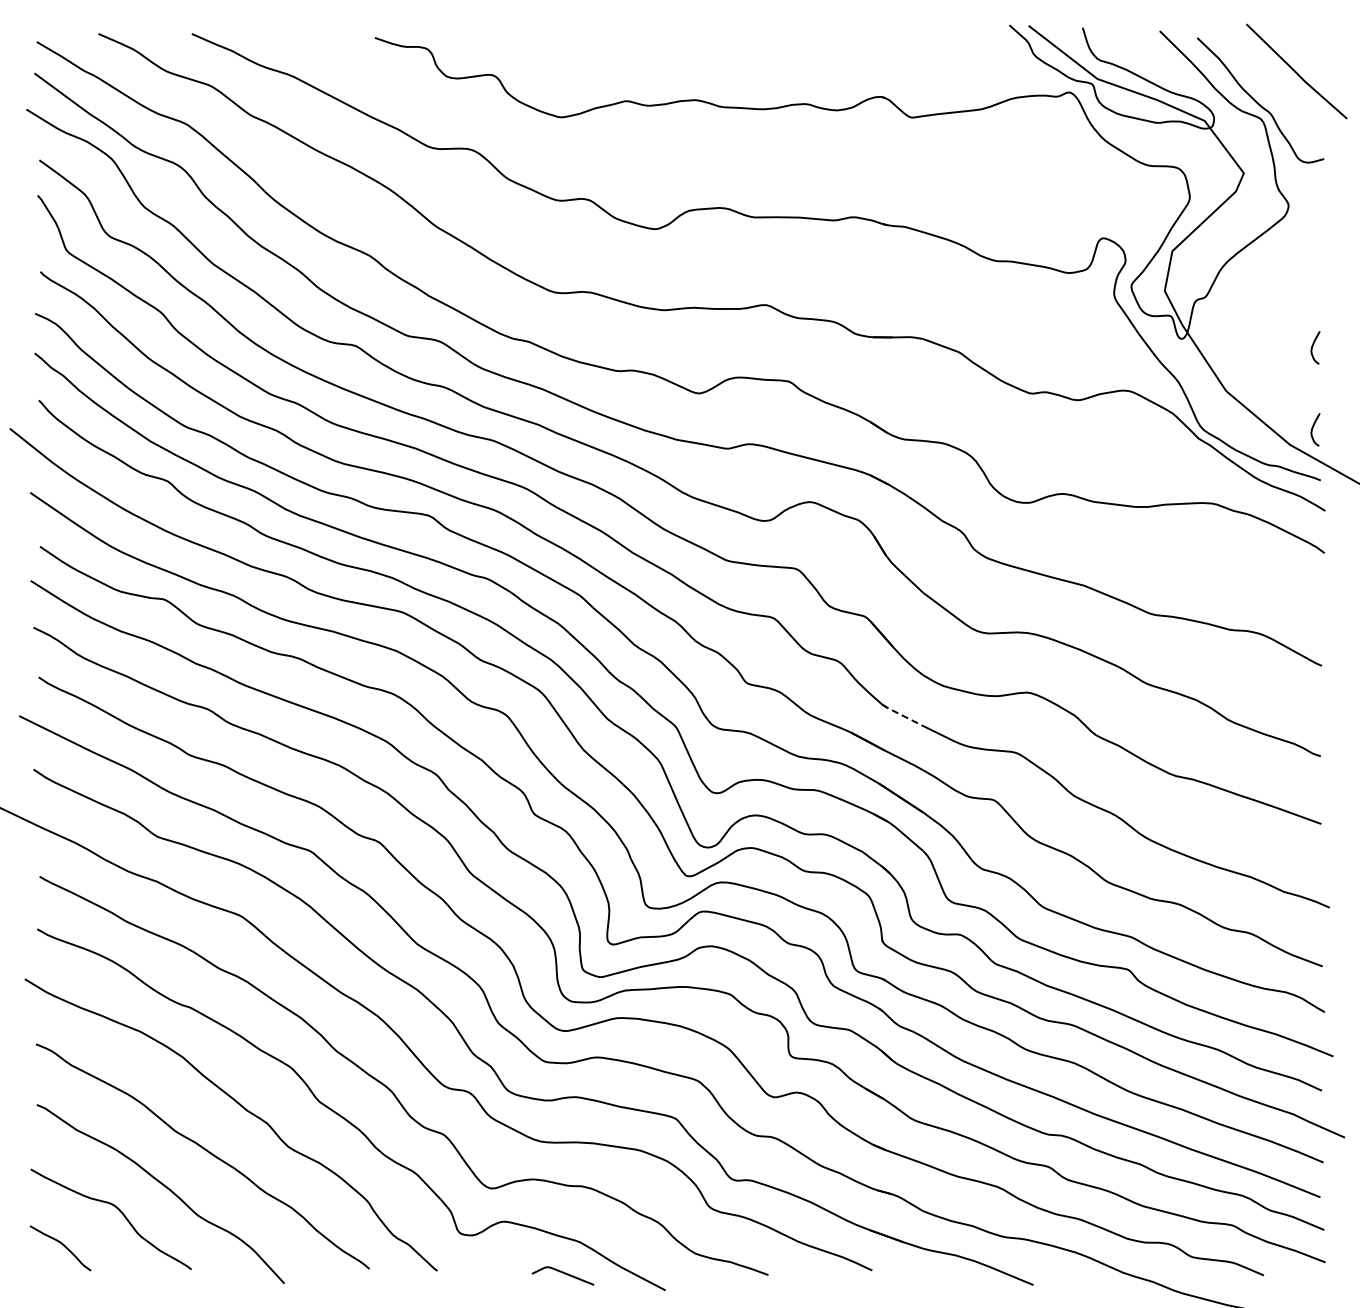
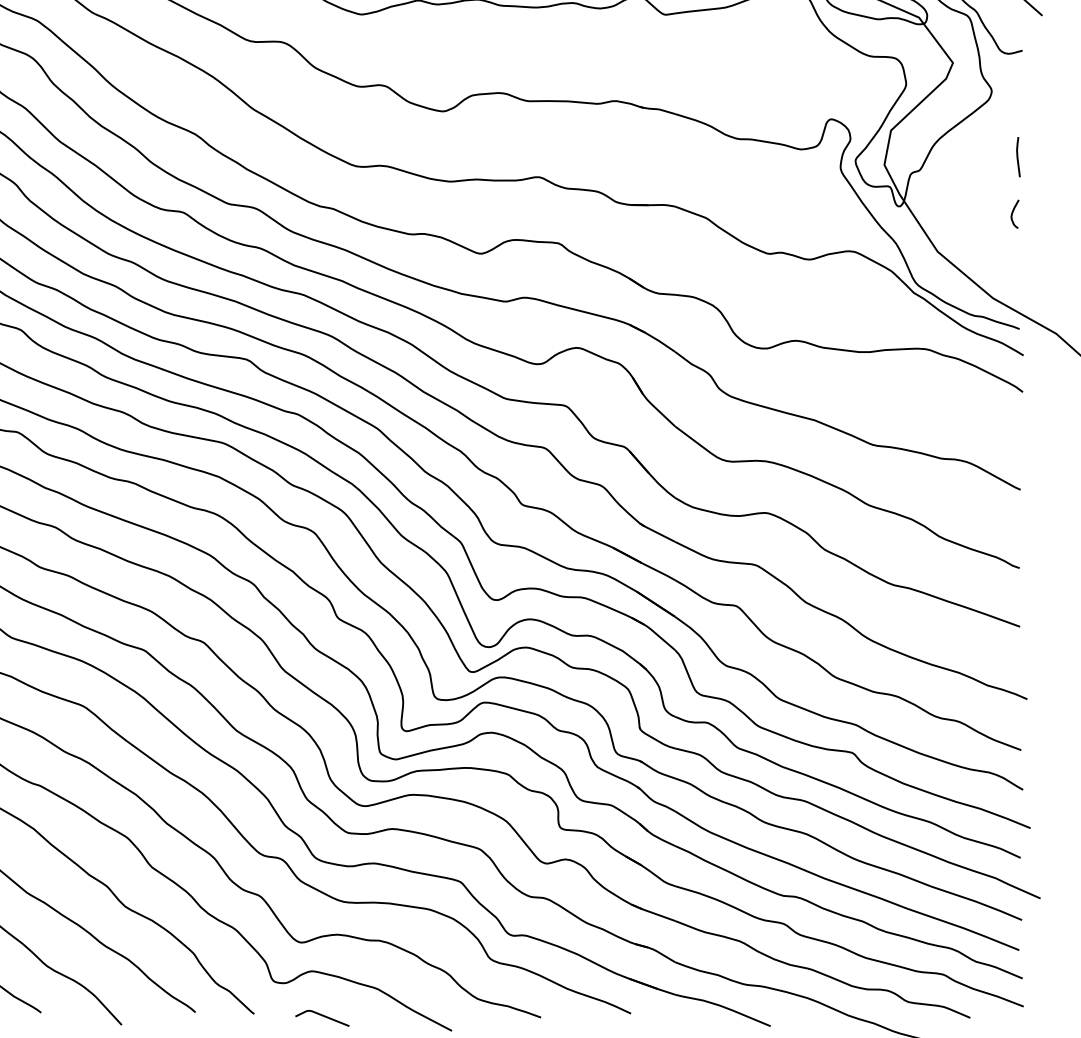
line: (1319, 281) -> (1018, 156), added
curve: (1313, 428) -> (1013, 284), removed
line: (902, 715) -> (657, 532), dashed -> solid
line: (562, 1273) -> (321, 1016), moved

